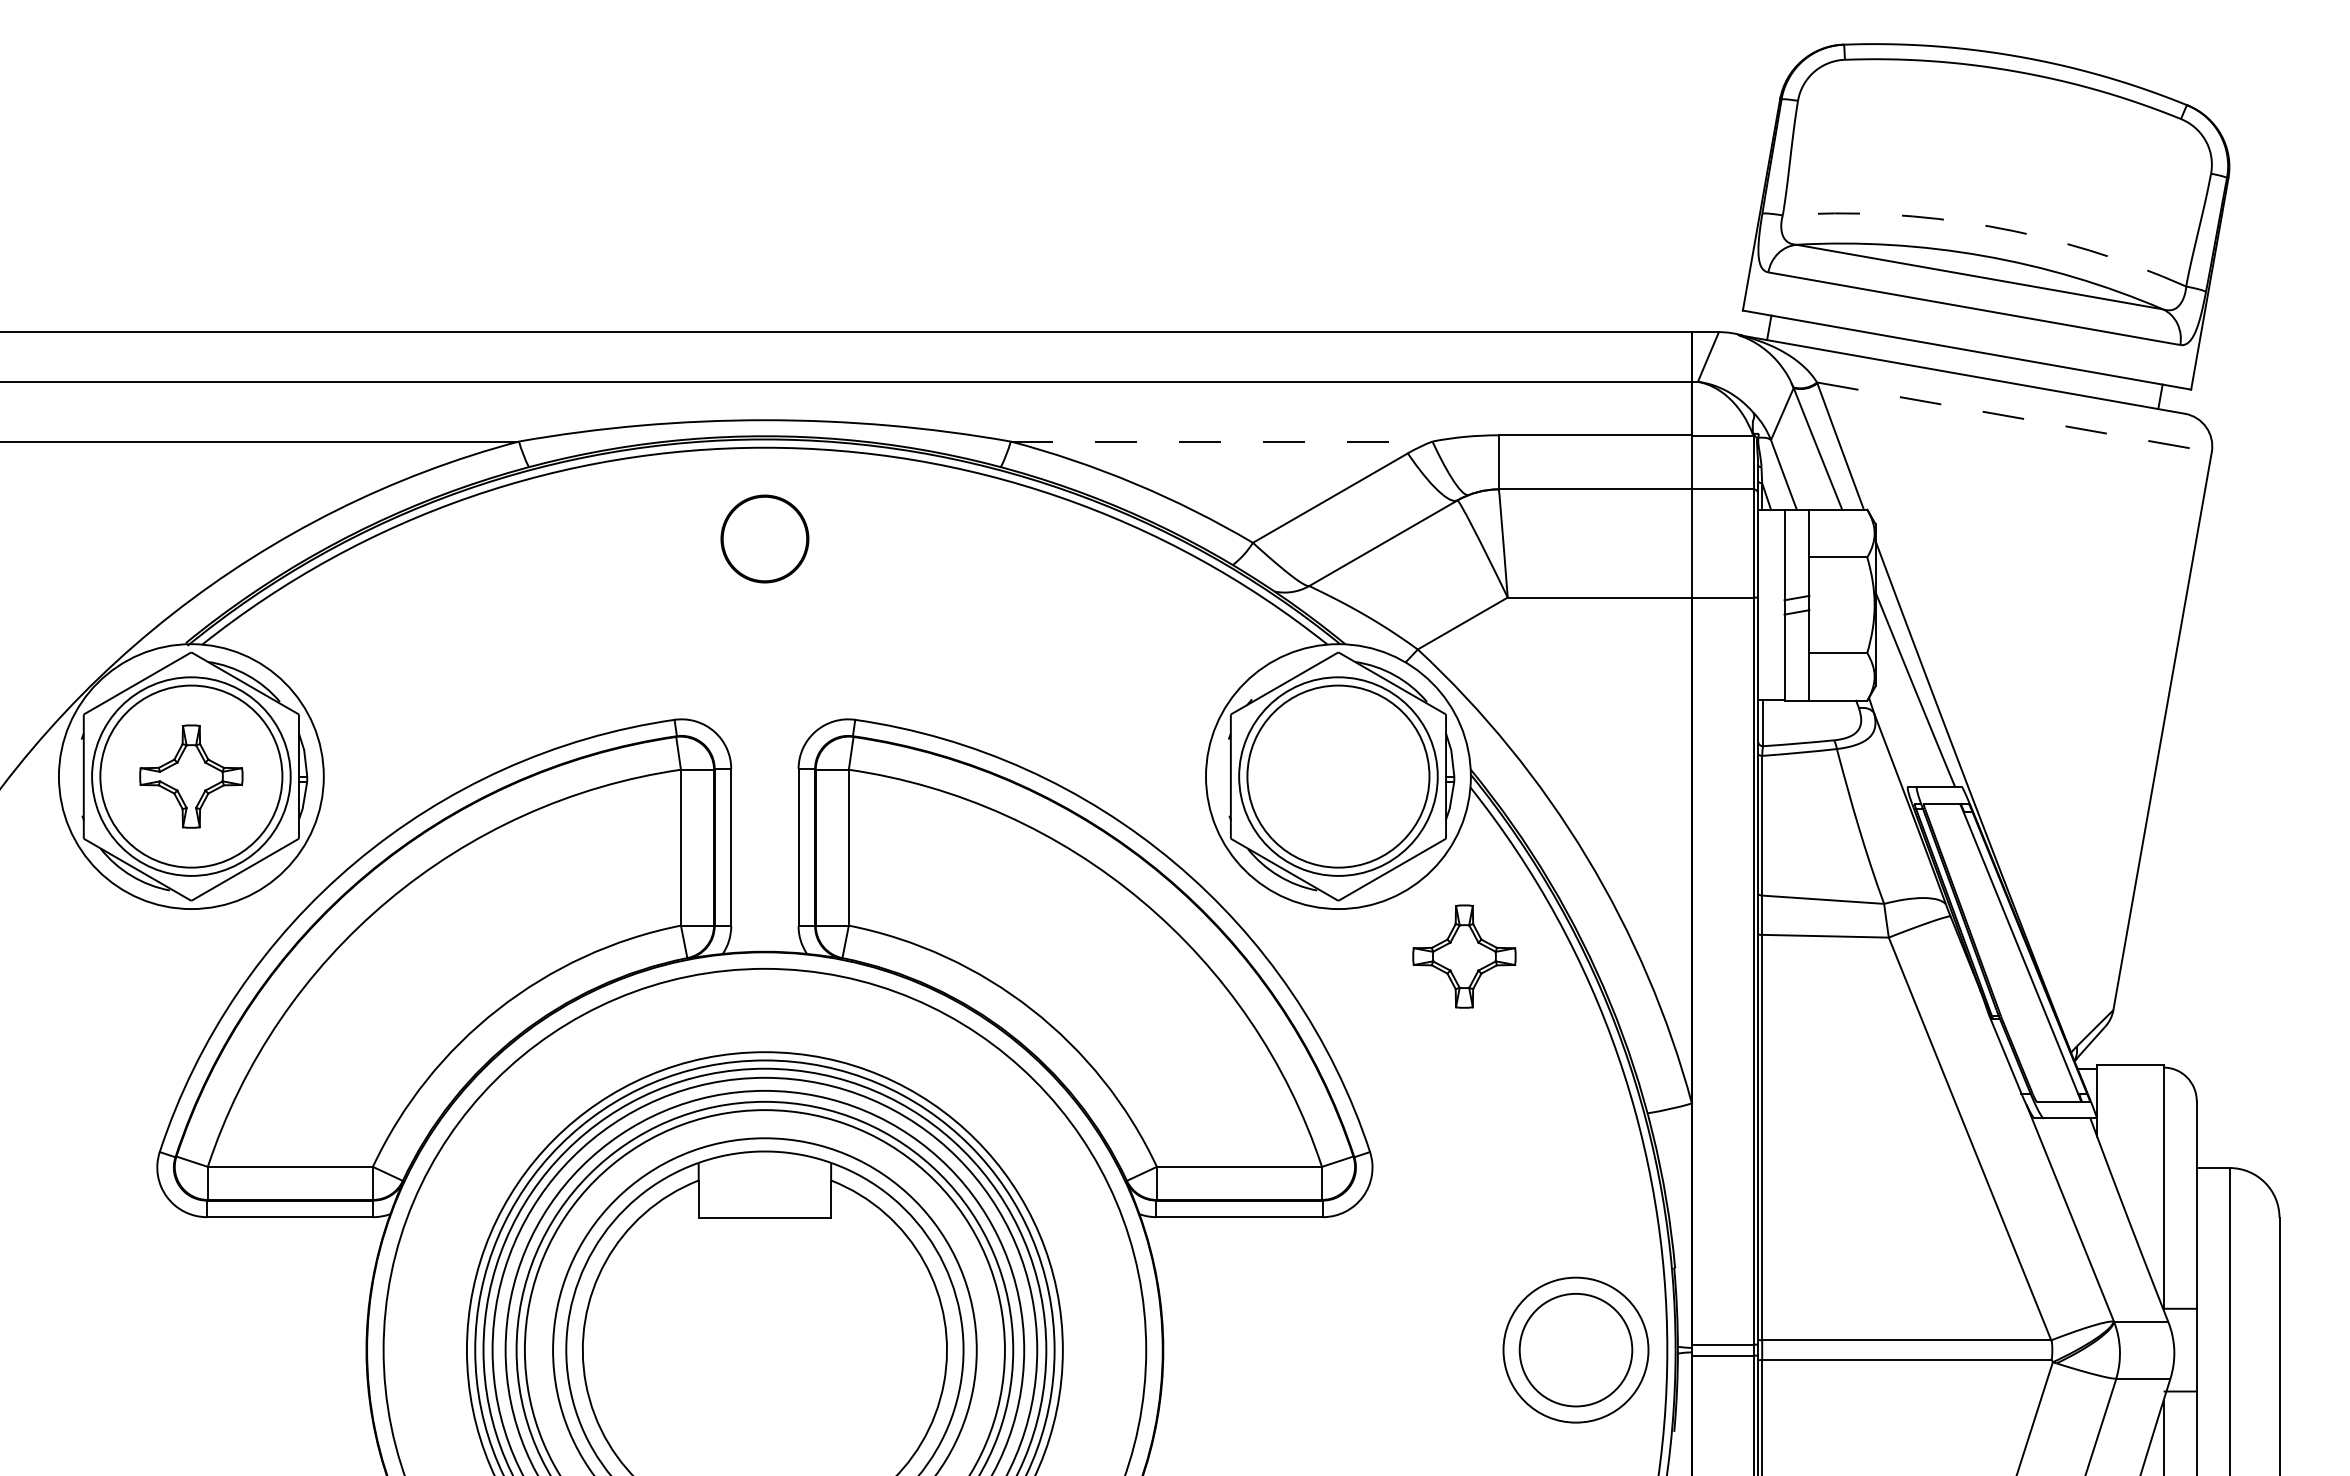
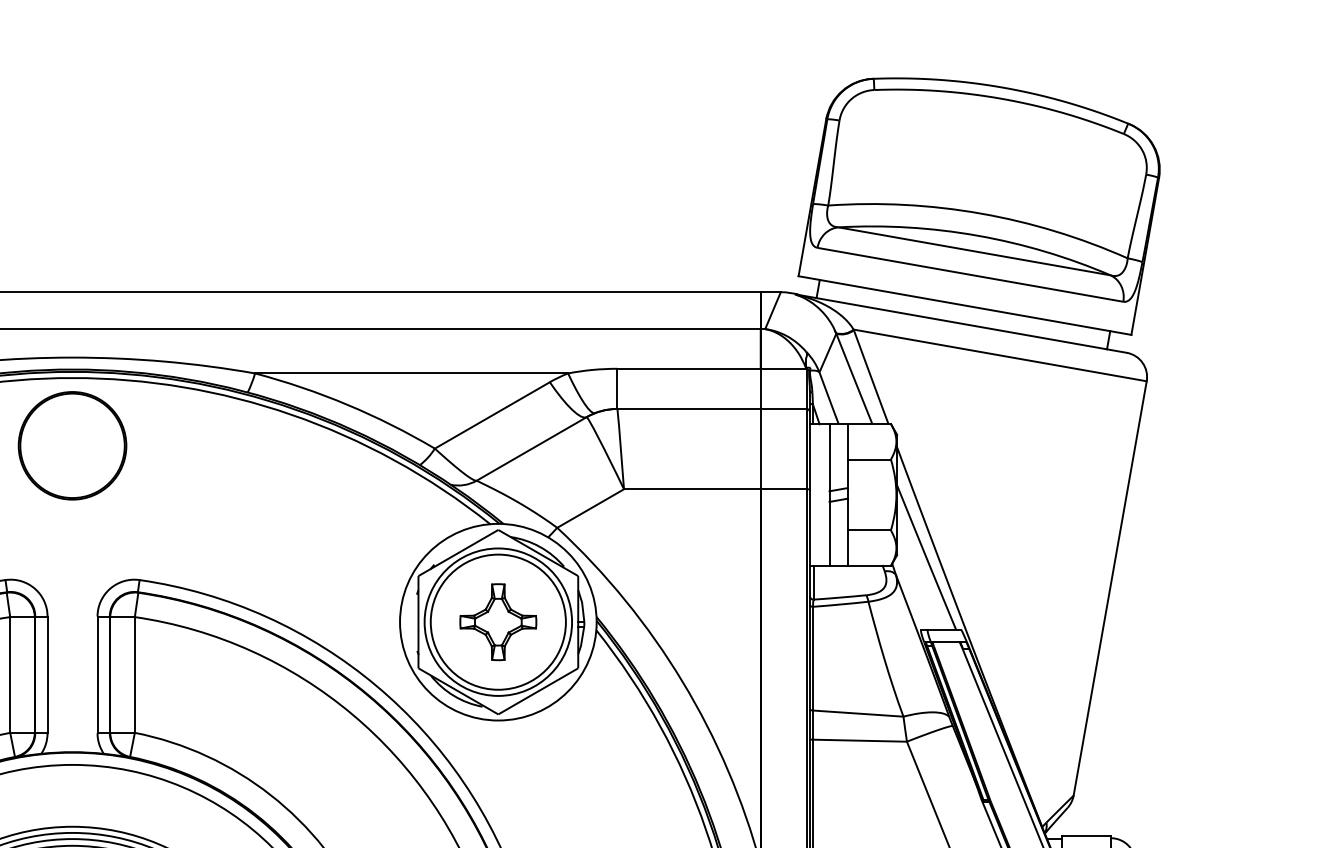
arc: (1988, 226) -> (980, 213), dashed -> solid
line: (2014, 417) -> (1000, 355), dashed -> solid
line: (1221, 441) -> (411, 373), dashed -> solid
part: (764, 538) -> (72, 445), size x1.67
part: (1464, 956) -> (498, 622), moved

